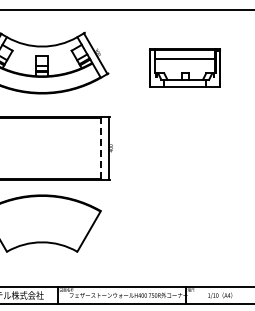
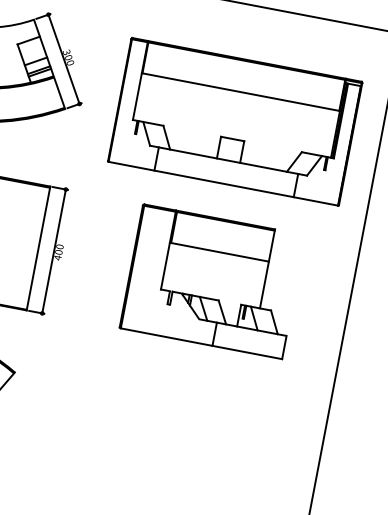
part: (184, 67) -> (234, 120), size x1.67
line: (100, 148) -> (37, 248), dashed -> solid
part: (188, 148) -> (211, 281), added

